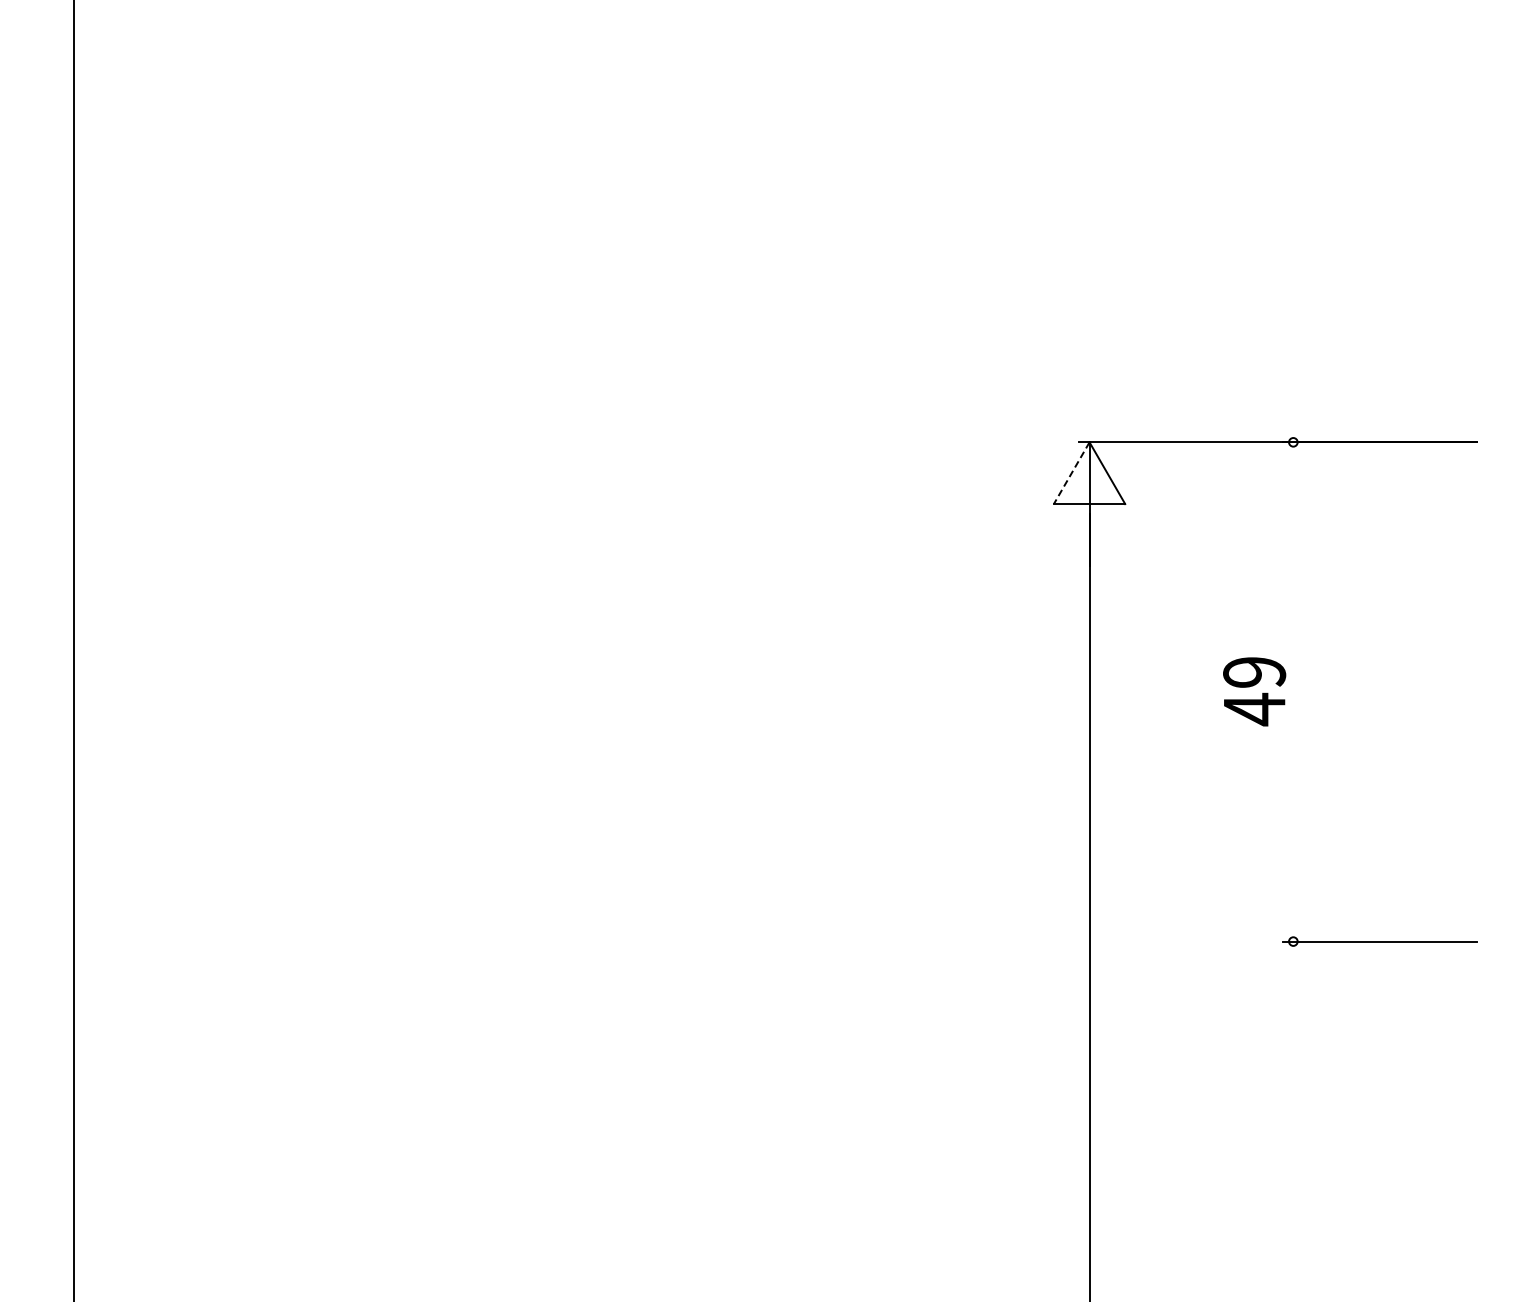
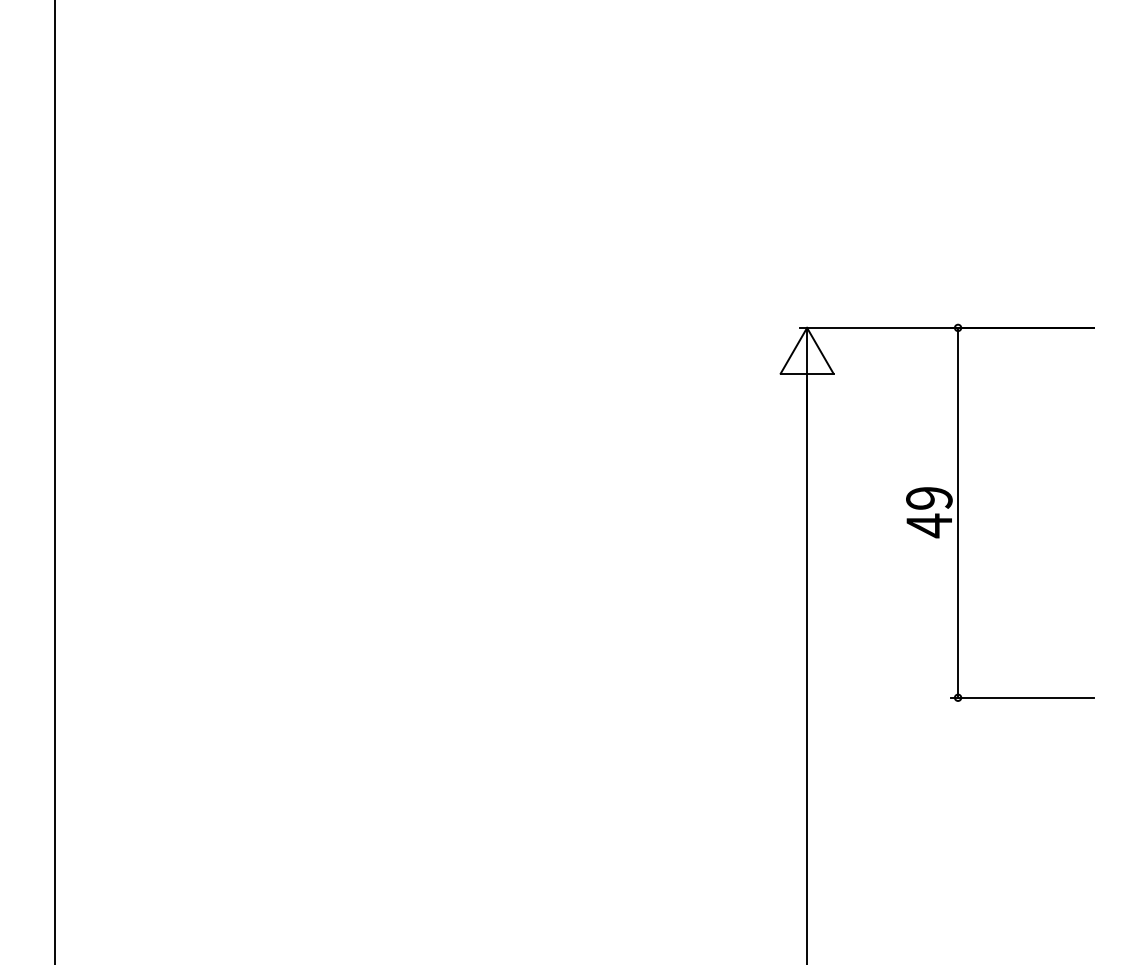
line: (1071, 473) -> (793, 351), dashed -> solid
line: (1293, 691) -> (958, 512), added

